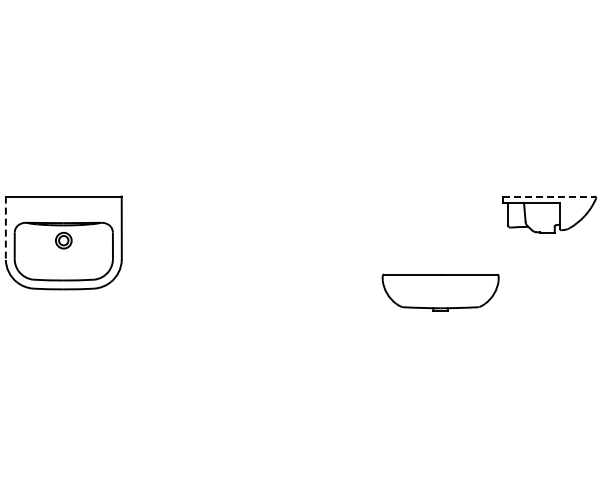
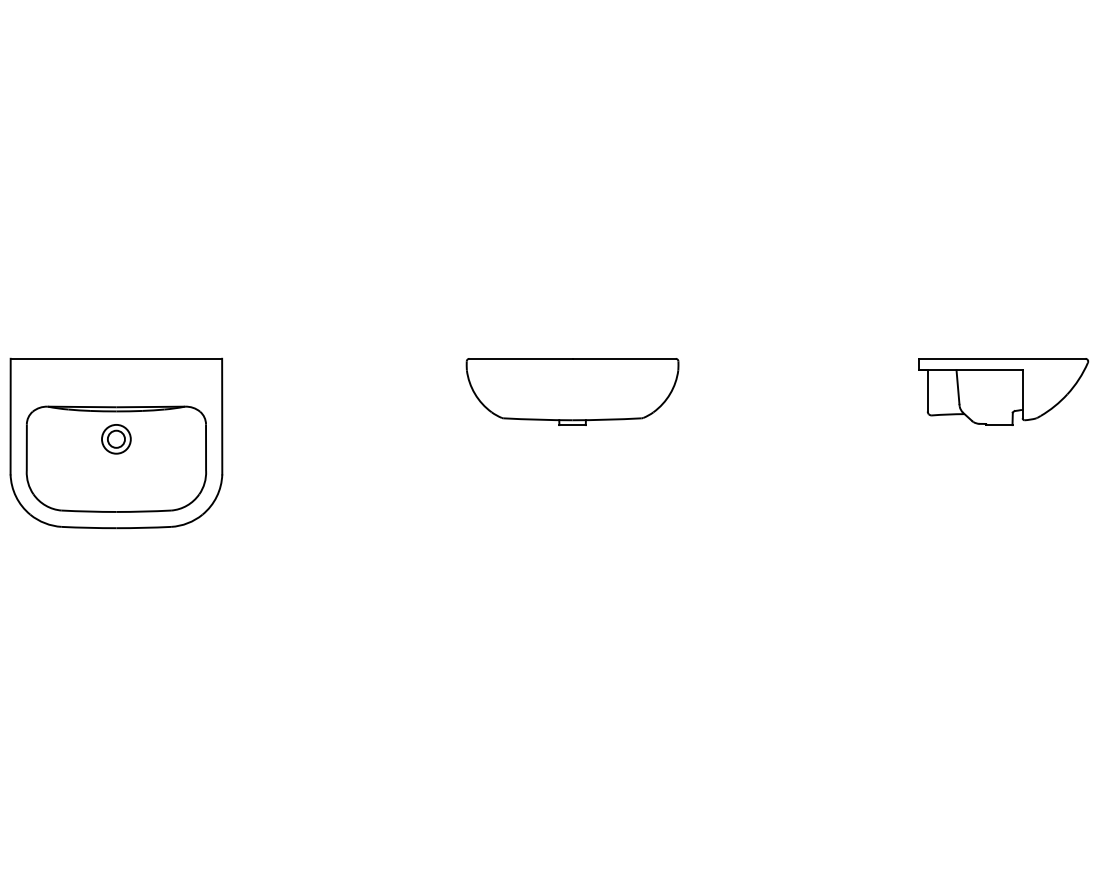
line: (549, 196) -> (1003, 358), dashed -> solid
line: (5, 228) -> (9, 417), dashed -> solid
part: (440, 292) -> (572, 391), moved

